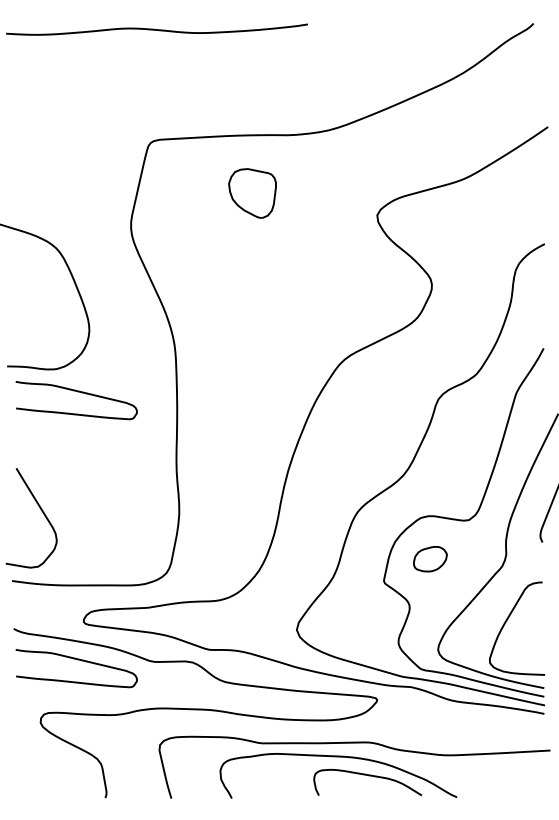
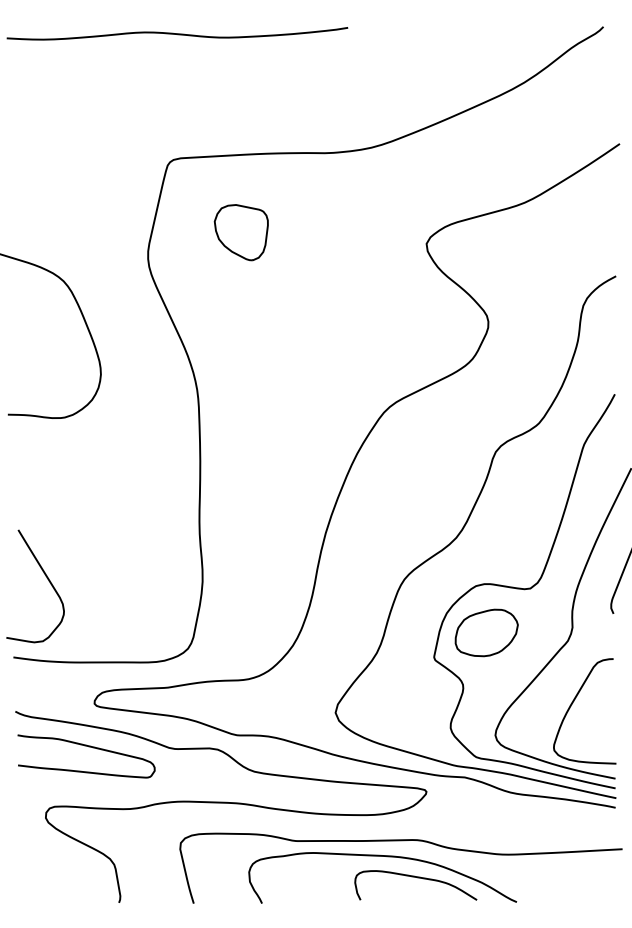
part: (252, 193) -> (241, 232), moved
curve: (77, 392) -> (87, 444), removed
part: (430, 558) -> (486, 631), size x1.67

